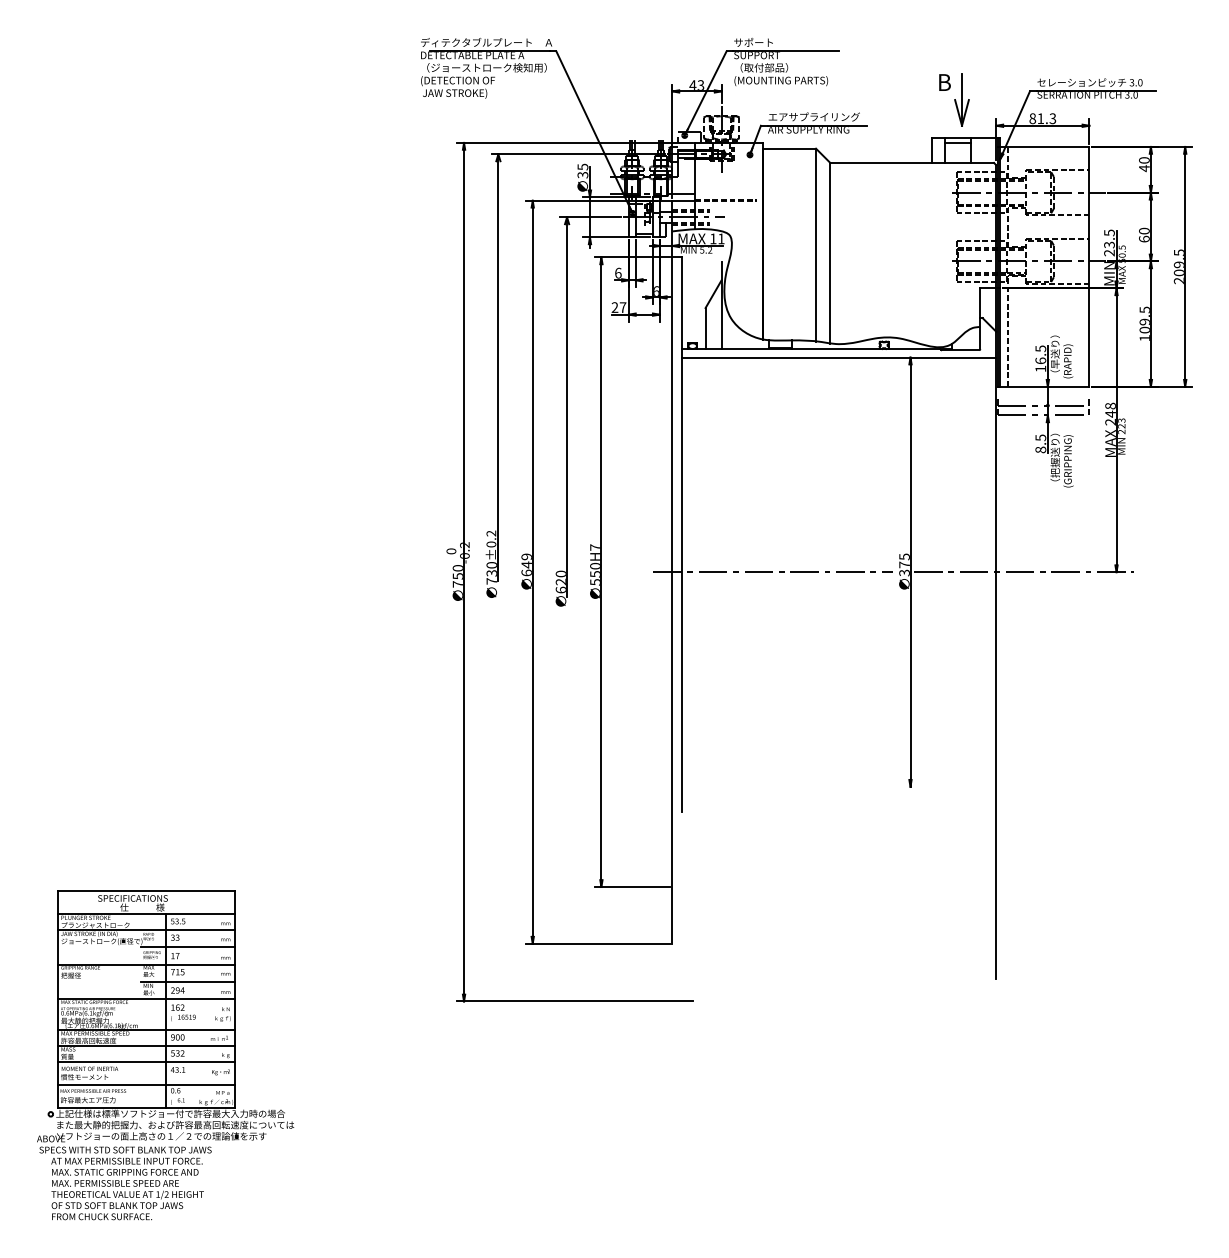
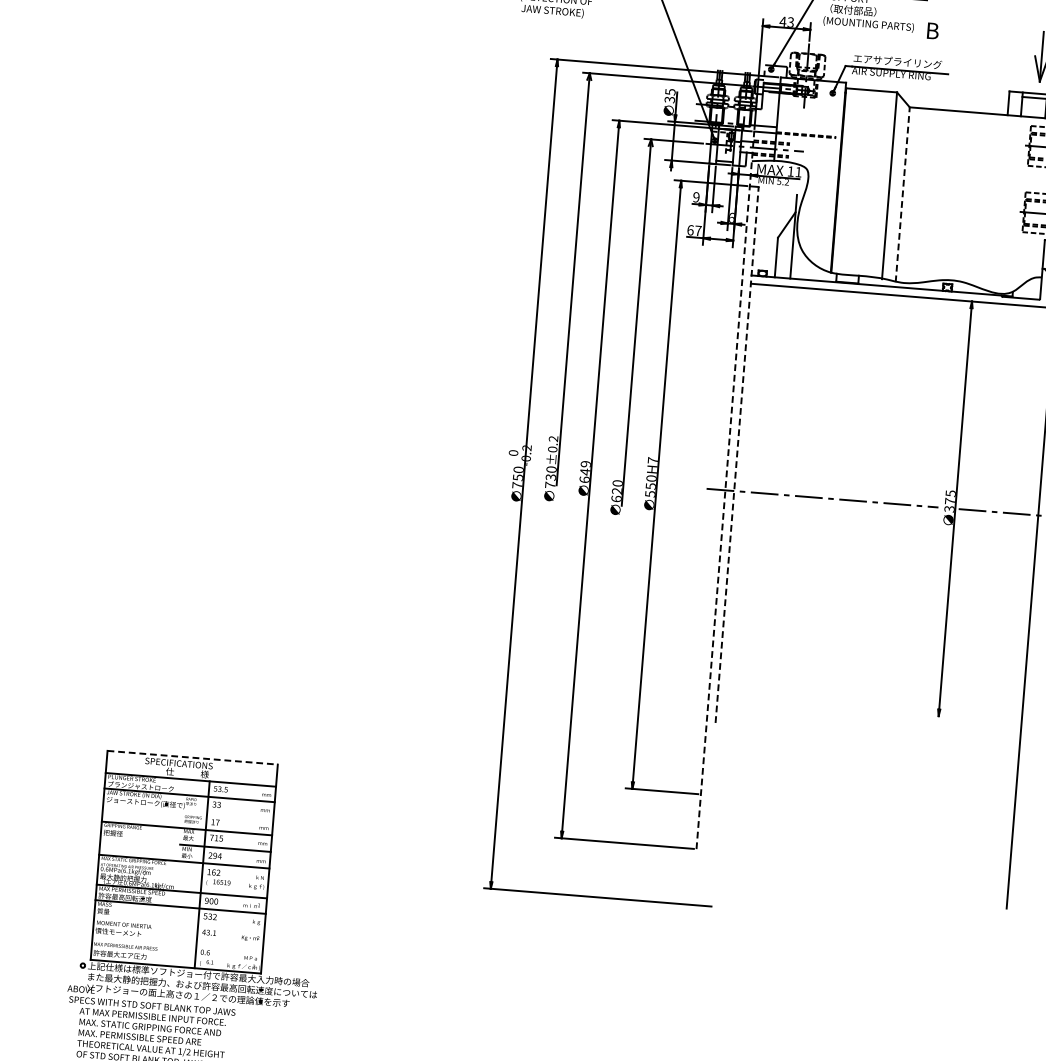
text: (944, 82) -> (932, 30), moved
line: (830, 253) -> (902, 194), solid -> dashed
text: (618, 272) -> (696, 196), 6 -> 9
text: (614, 307) -> (690, 230), 27 -> 67
line: (681, 534) -> (737, 454), solid -> dashed
line: (672, 571) -> (725, 489), solid -> dashed
line: (147, 891) -> (193, 757), solid -> dashed
line: (187, 947) -> (227, 815), removed
line: (146, 1061) -> (179, 922), removed
line: (146, 1084) -> (177, 944), removed

